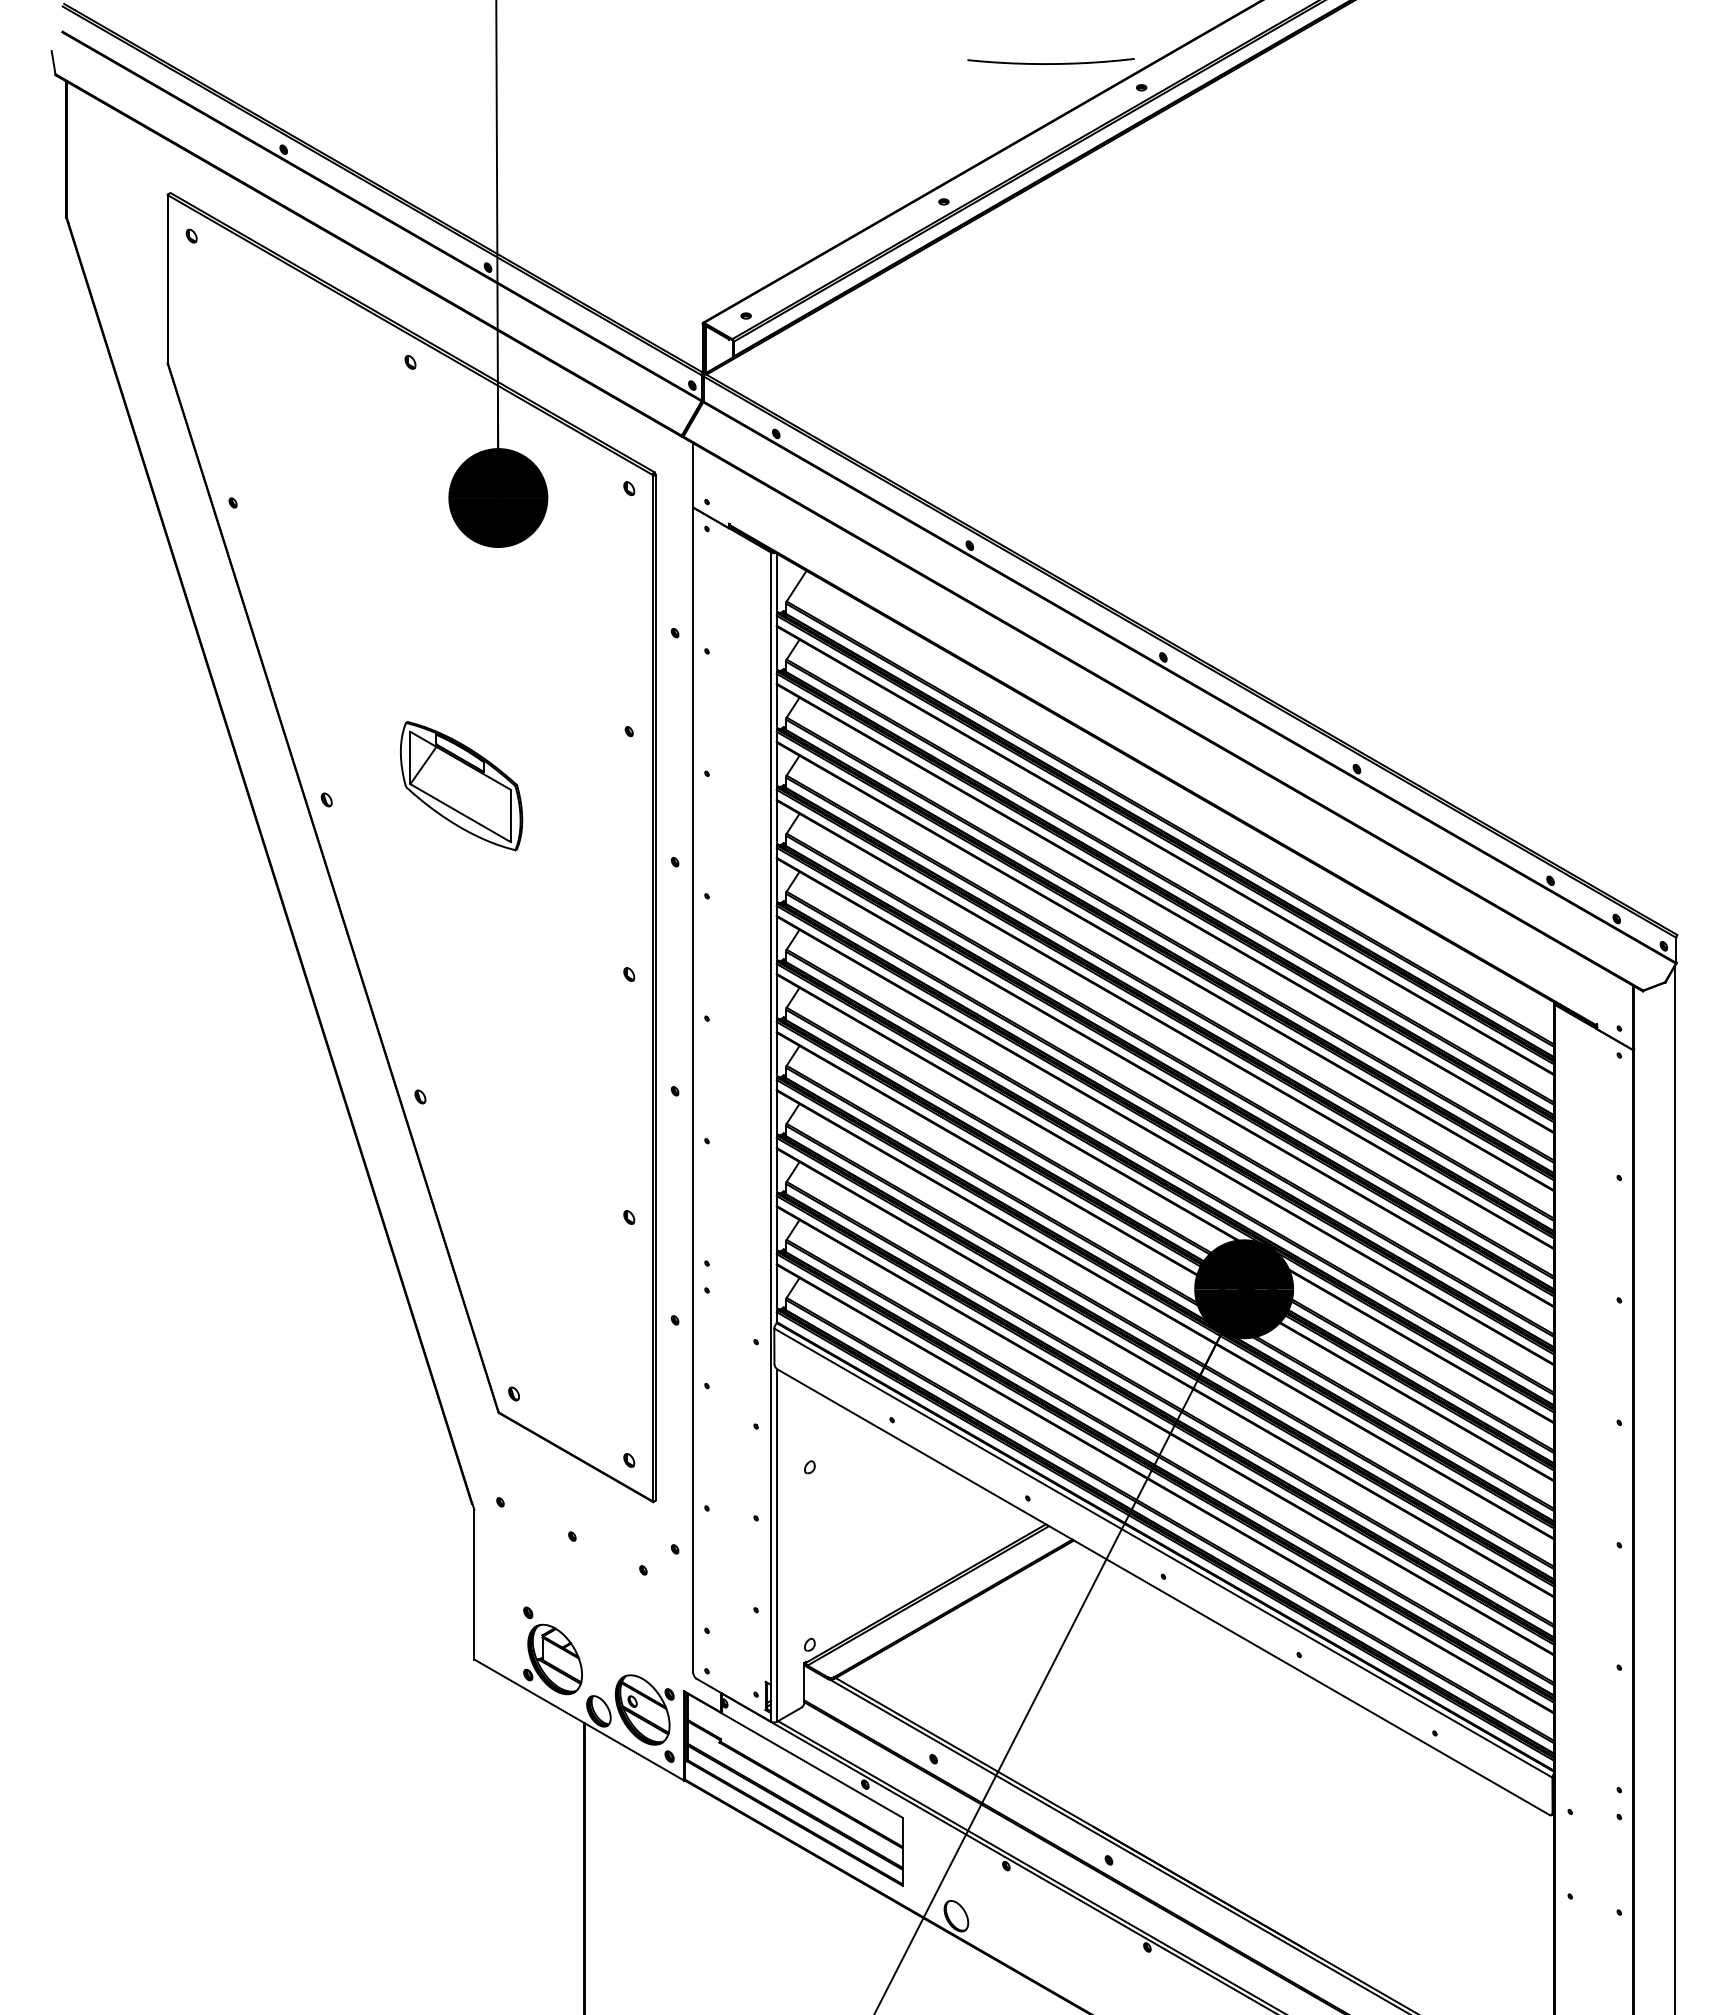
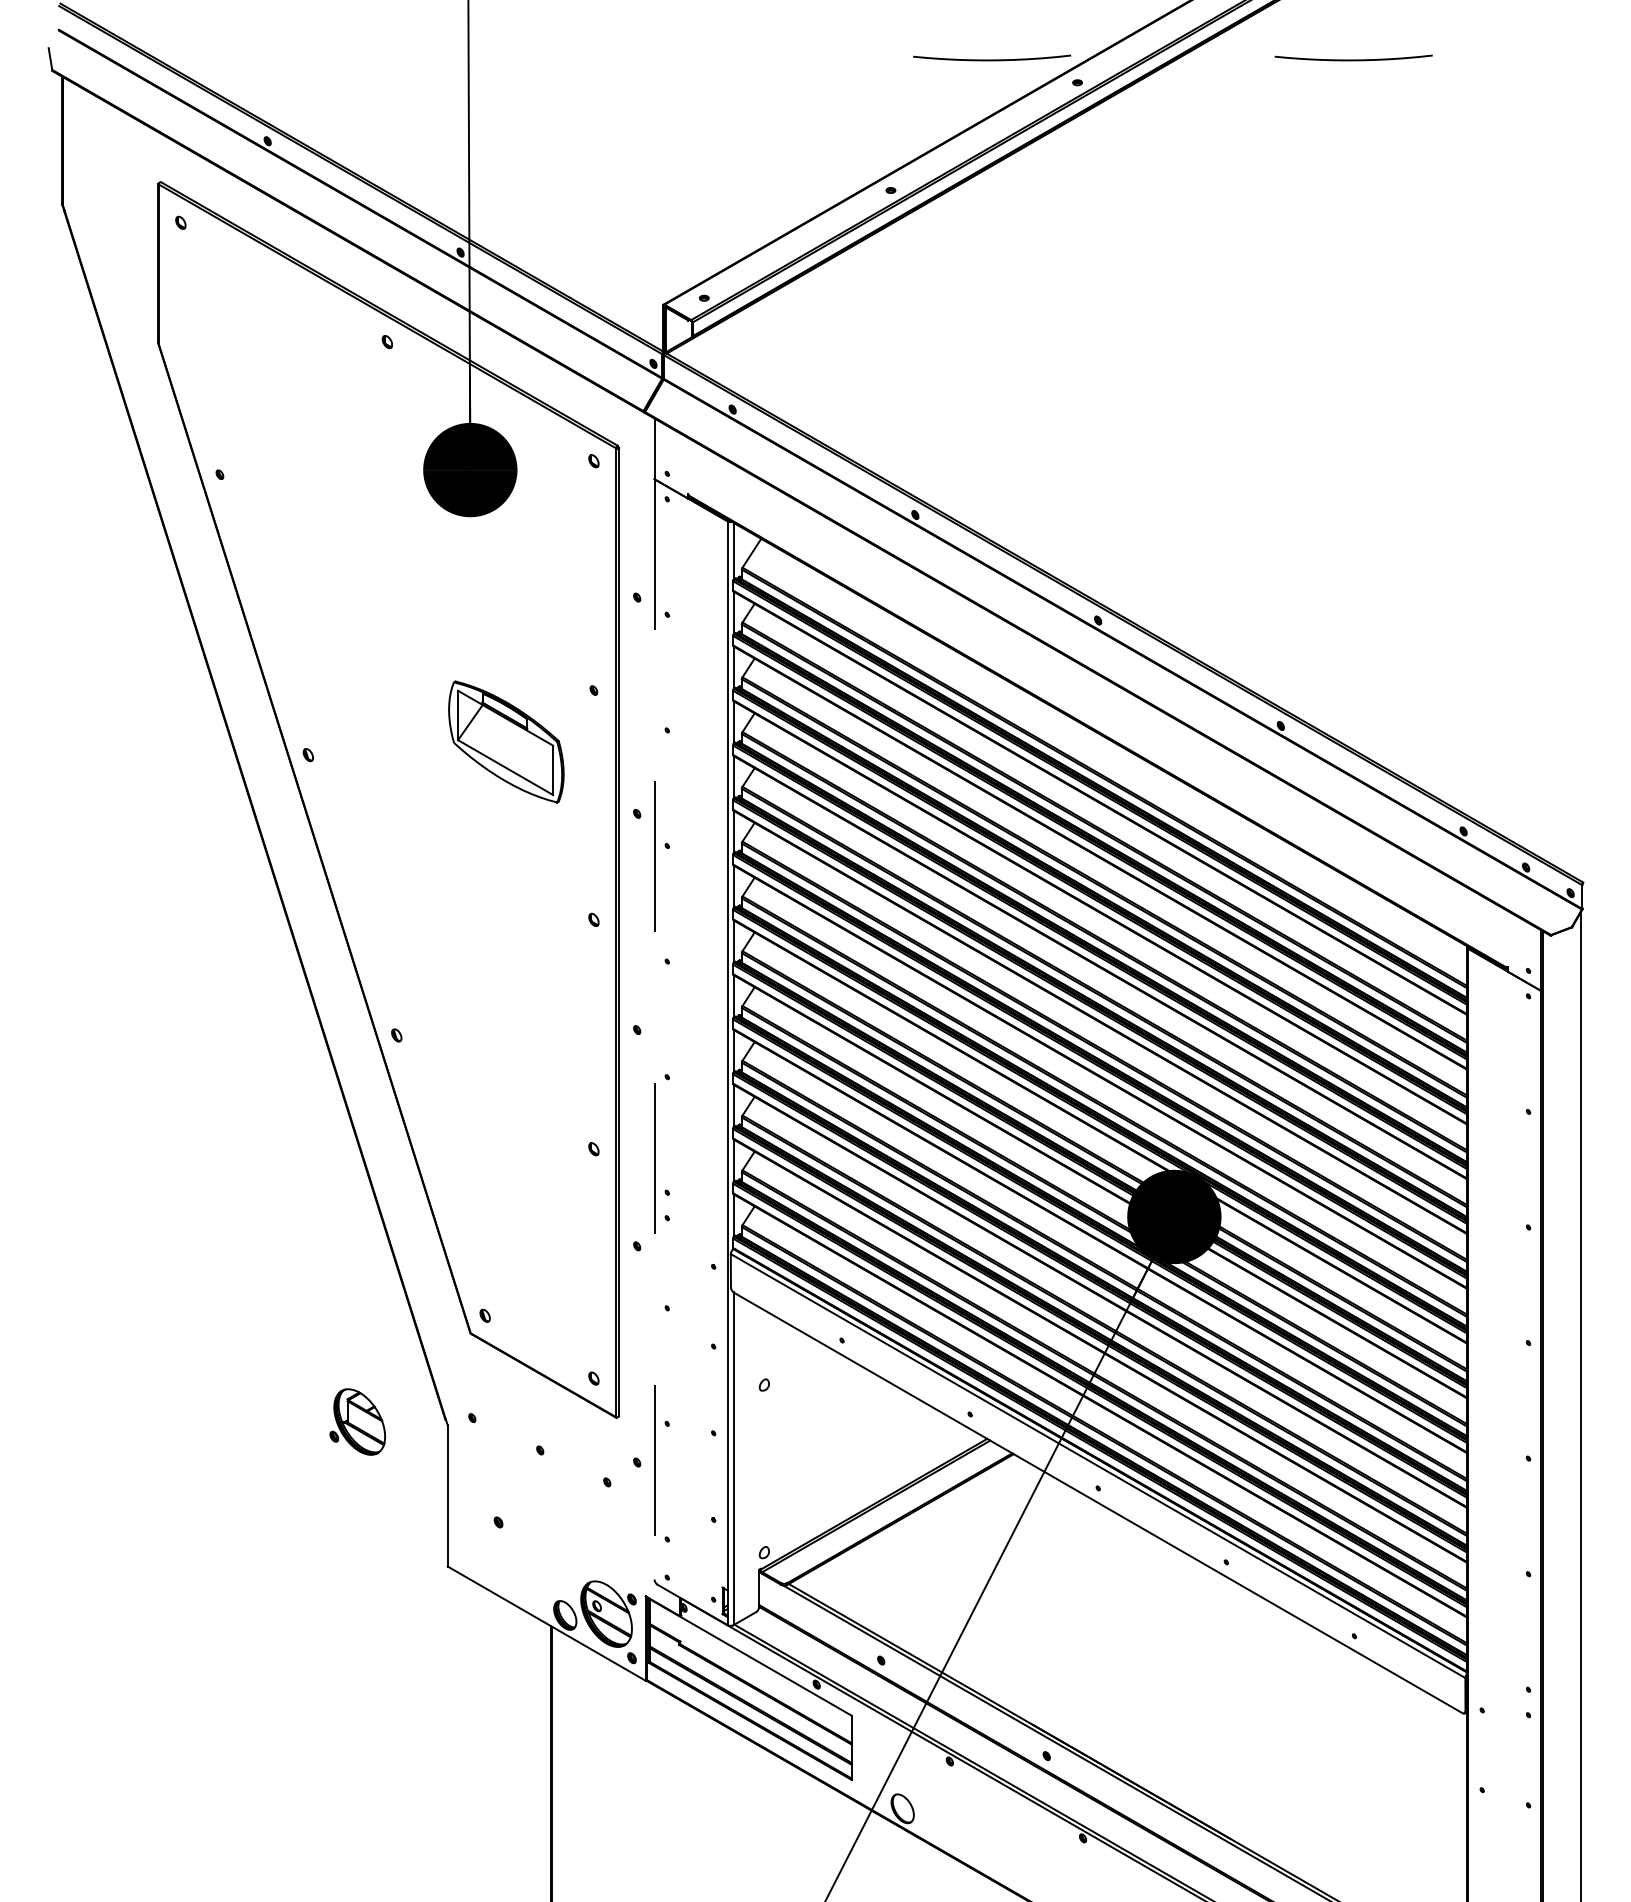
curve: (1433, 63) -> (1353, 59), added
part: (461, 786) -> (506, 742), moved
line: (693, 1090) -> (654, 1029), solid -> dashed
part: (552, 1659) -> (357, 1422), moved

